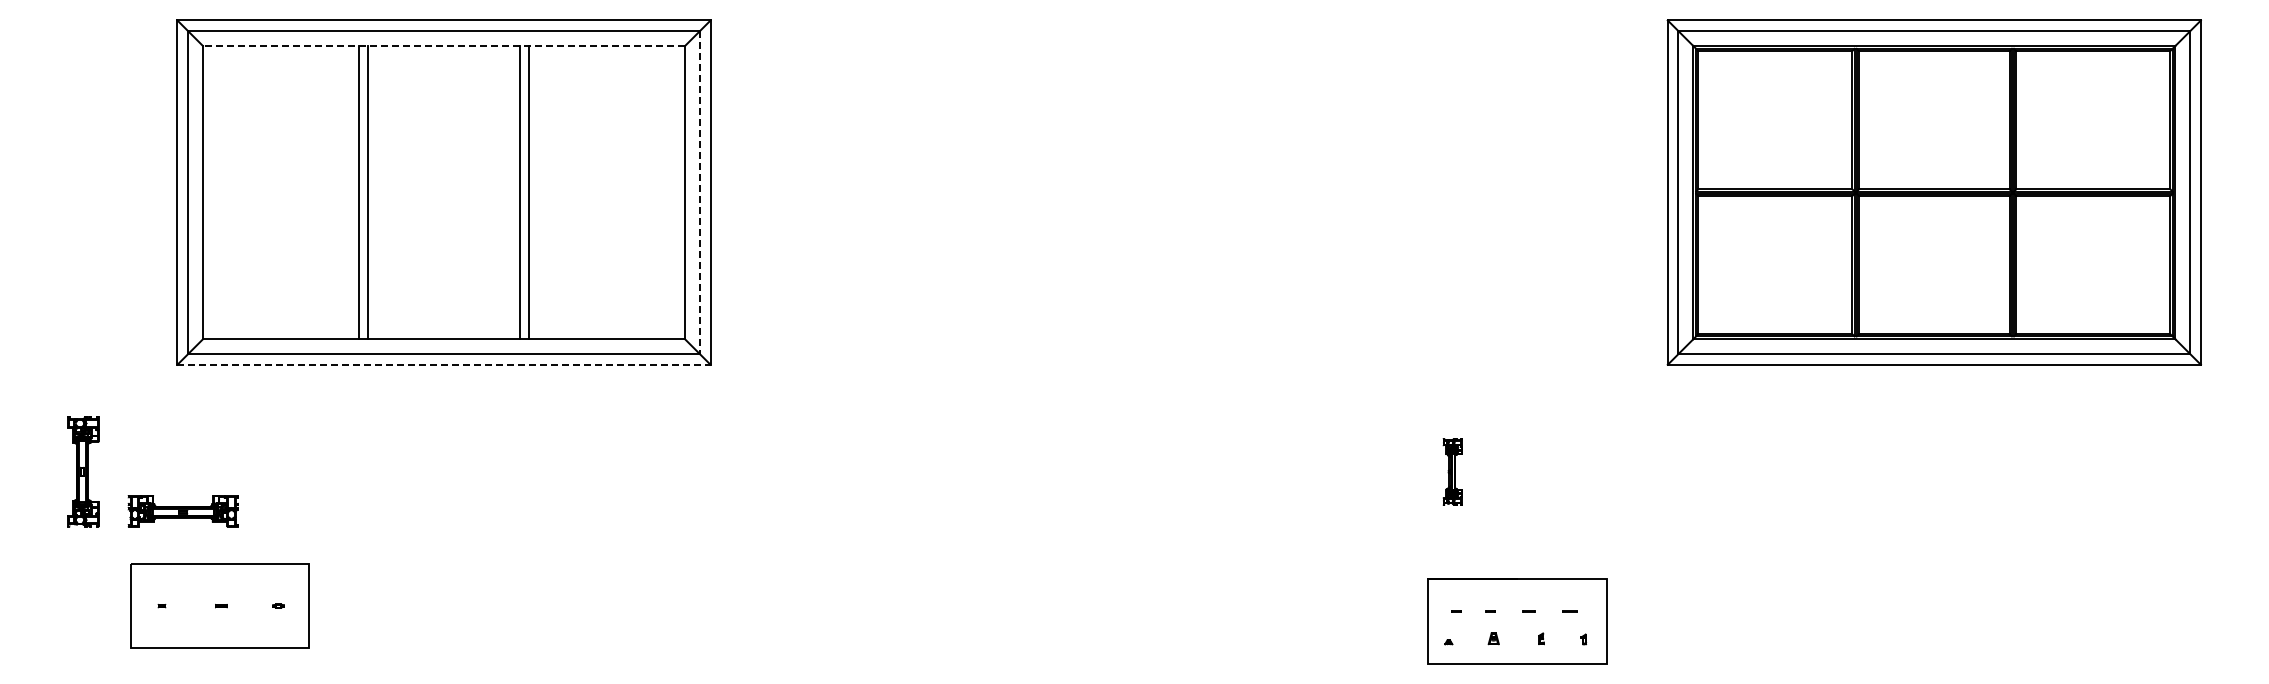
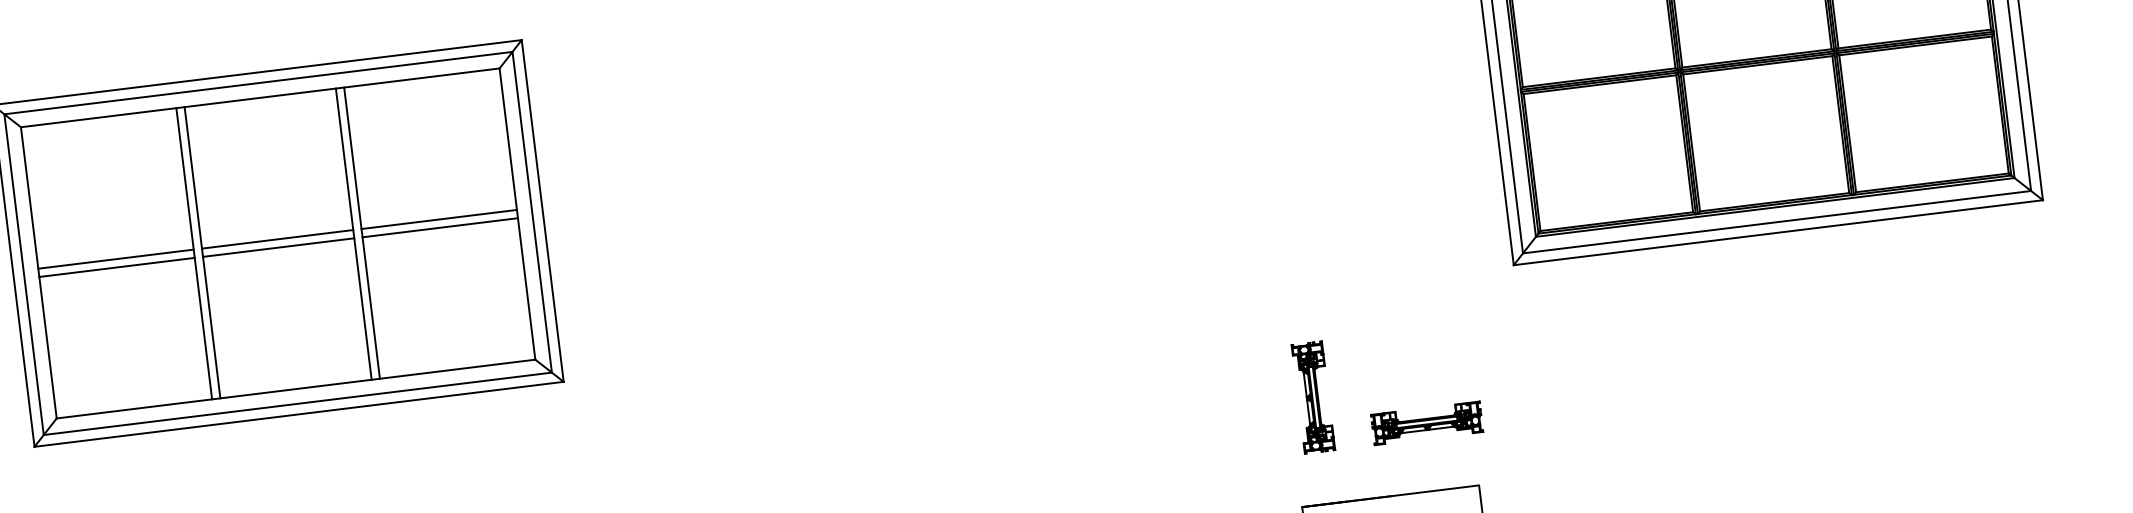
line: (443, 45) -> (259, 97), dashed -> solid
line: (280, 188) -> (115, 259), added
line: (443, 188) -> (277, 239), added
line: (606, 188) -> (438, 219), added
line: (700, 192) -> (532, 212), dashed -> solid
line: (280, 196) -> (116, 267), added
line: (443, 196) -> (278, 247), added
line: (606, 196) -> (439, 227), added
line: (444, 364) -> (299, 413), dashed -> solid
part: (1452, 471) -> (1313, 397), size x1.67
part: (1562, 511) -> (1427, 423), added

